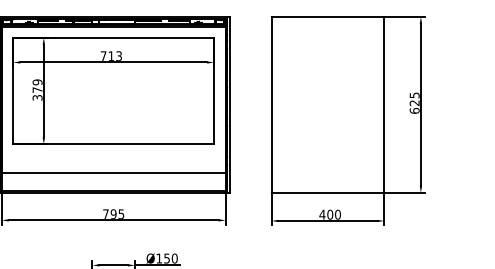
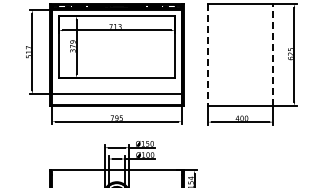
line: (272, 103) -> (208, 54), solid -> dashed
line: (384, 103) -> (273, 54), solid -> dashed

